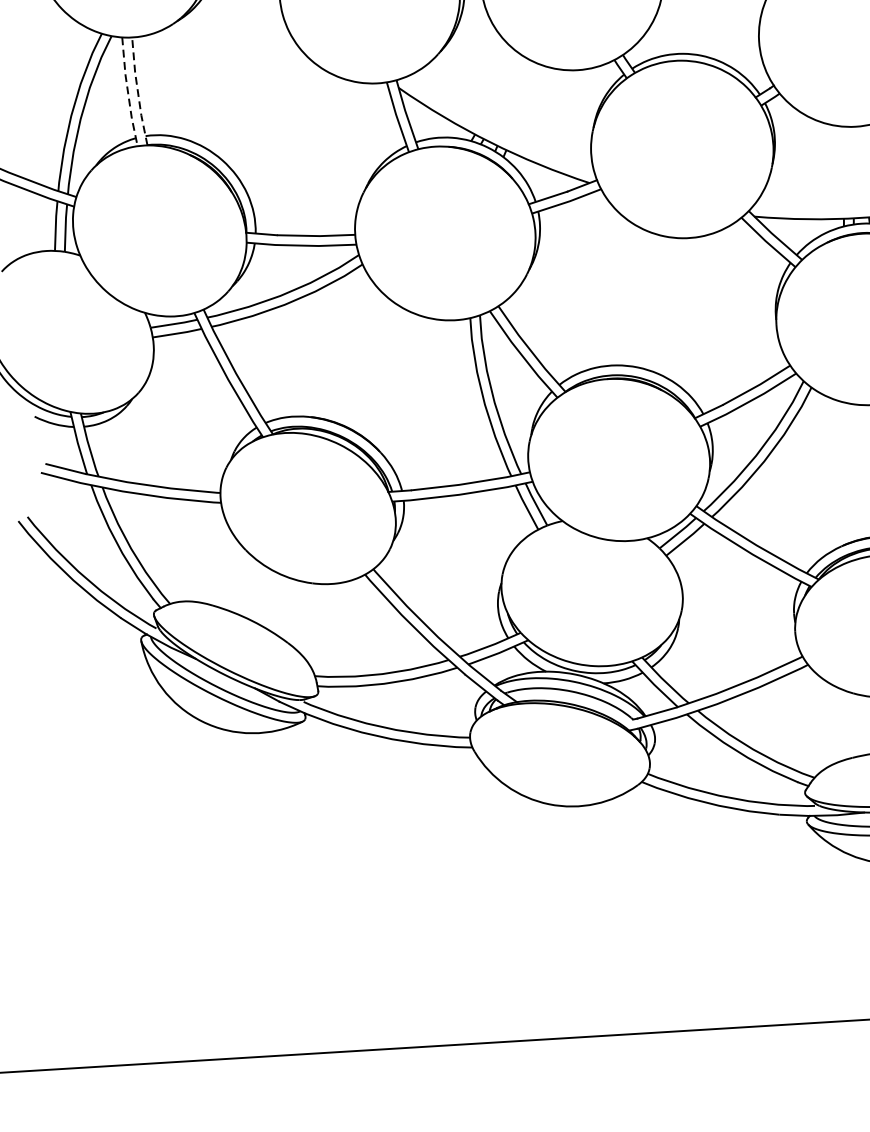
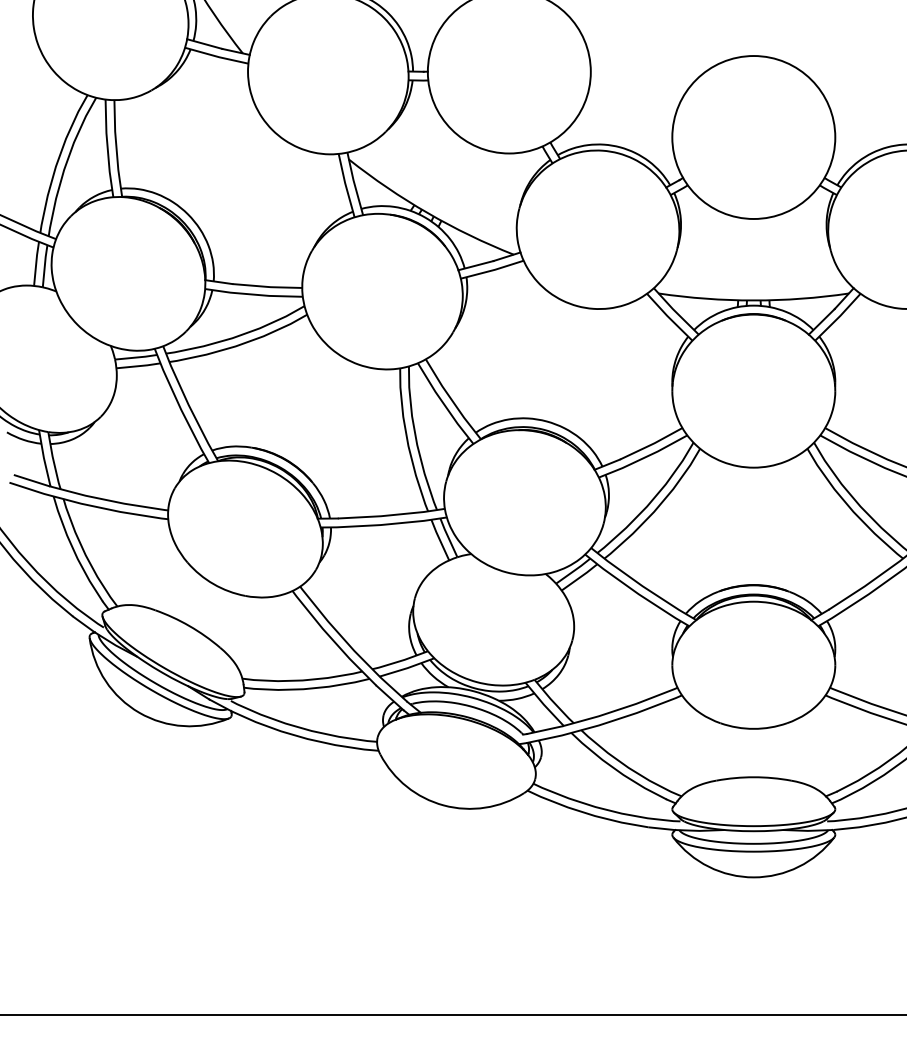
line: (137, 91) -> (116, 148), dashed -> solid
line: (127, 93) -> (107, 149), dashed -> solid

